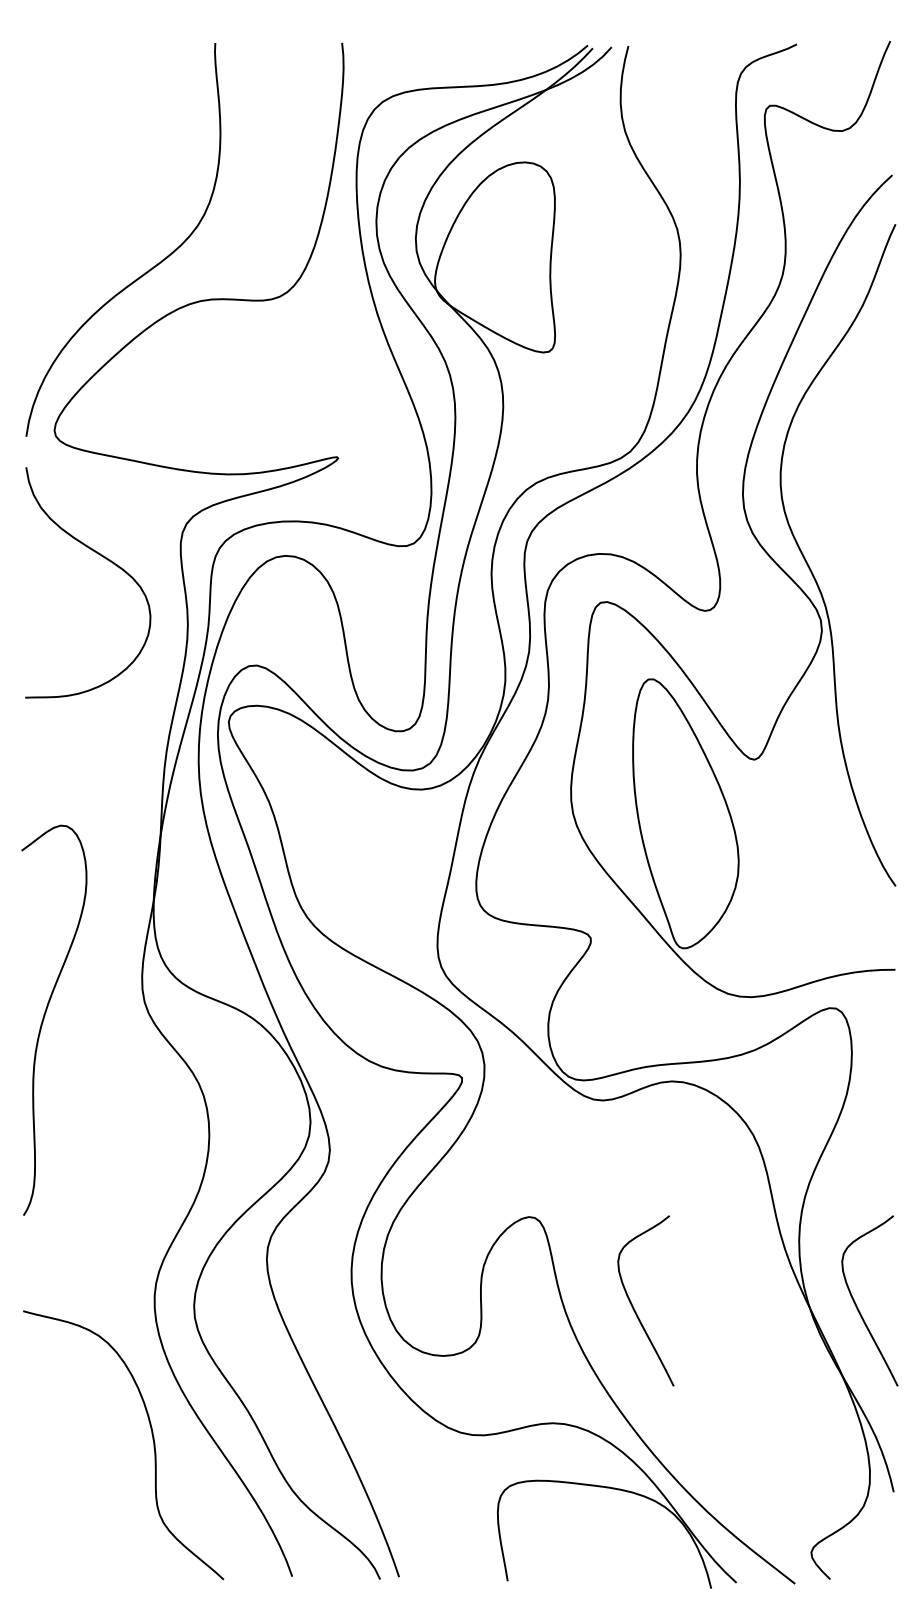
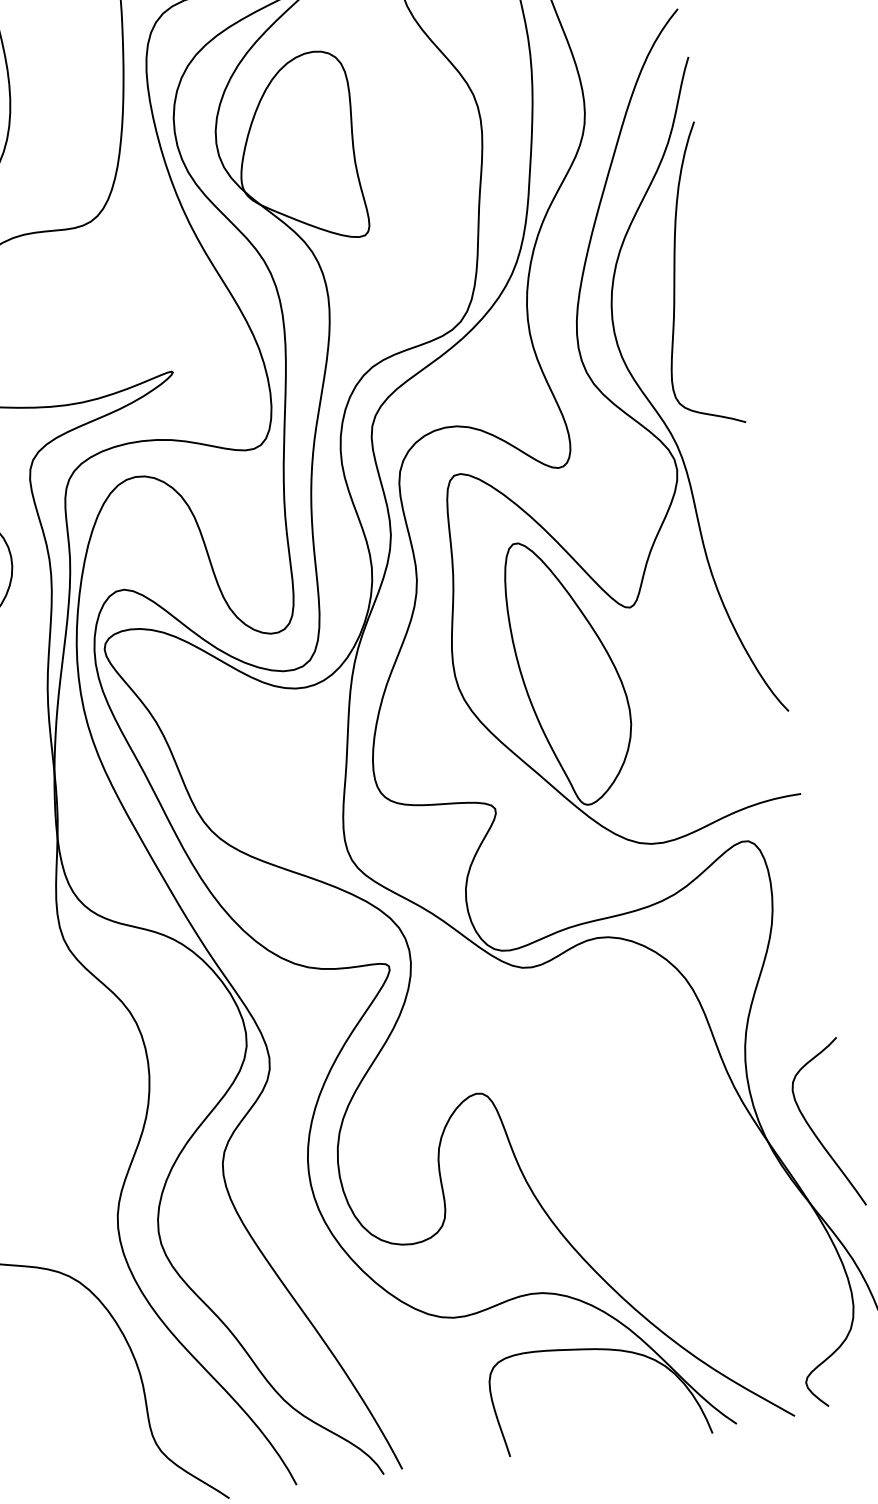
curve: (849, 440) -> (675, 277), added
curve: (633, 1305) -> (592, 1165), removed

